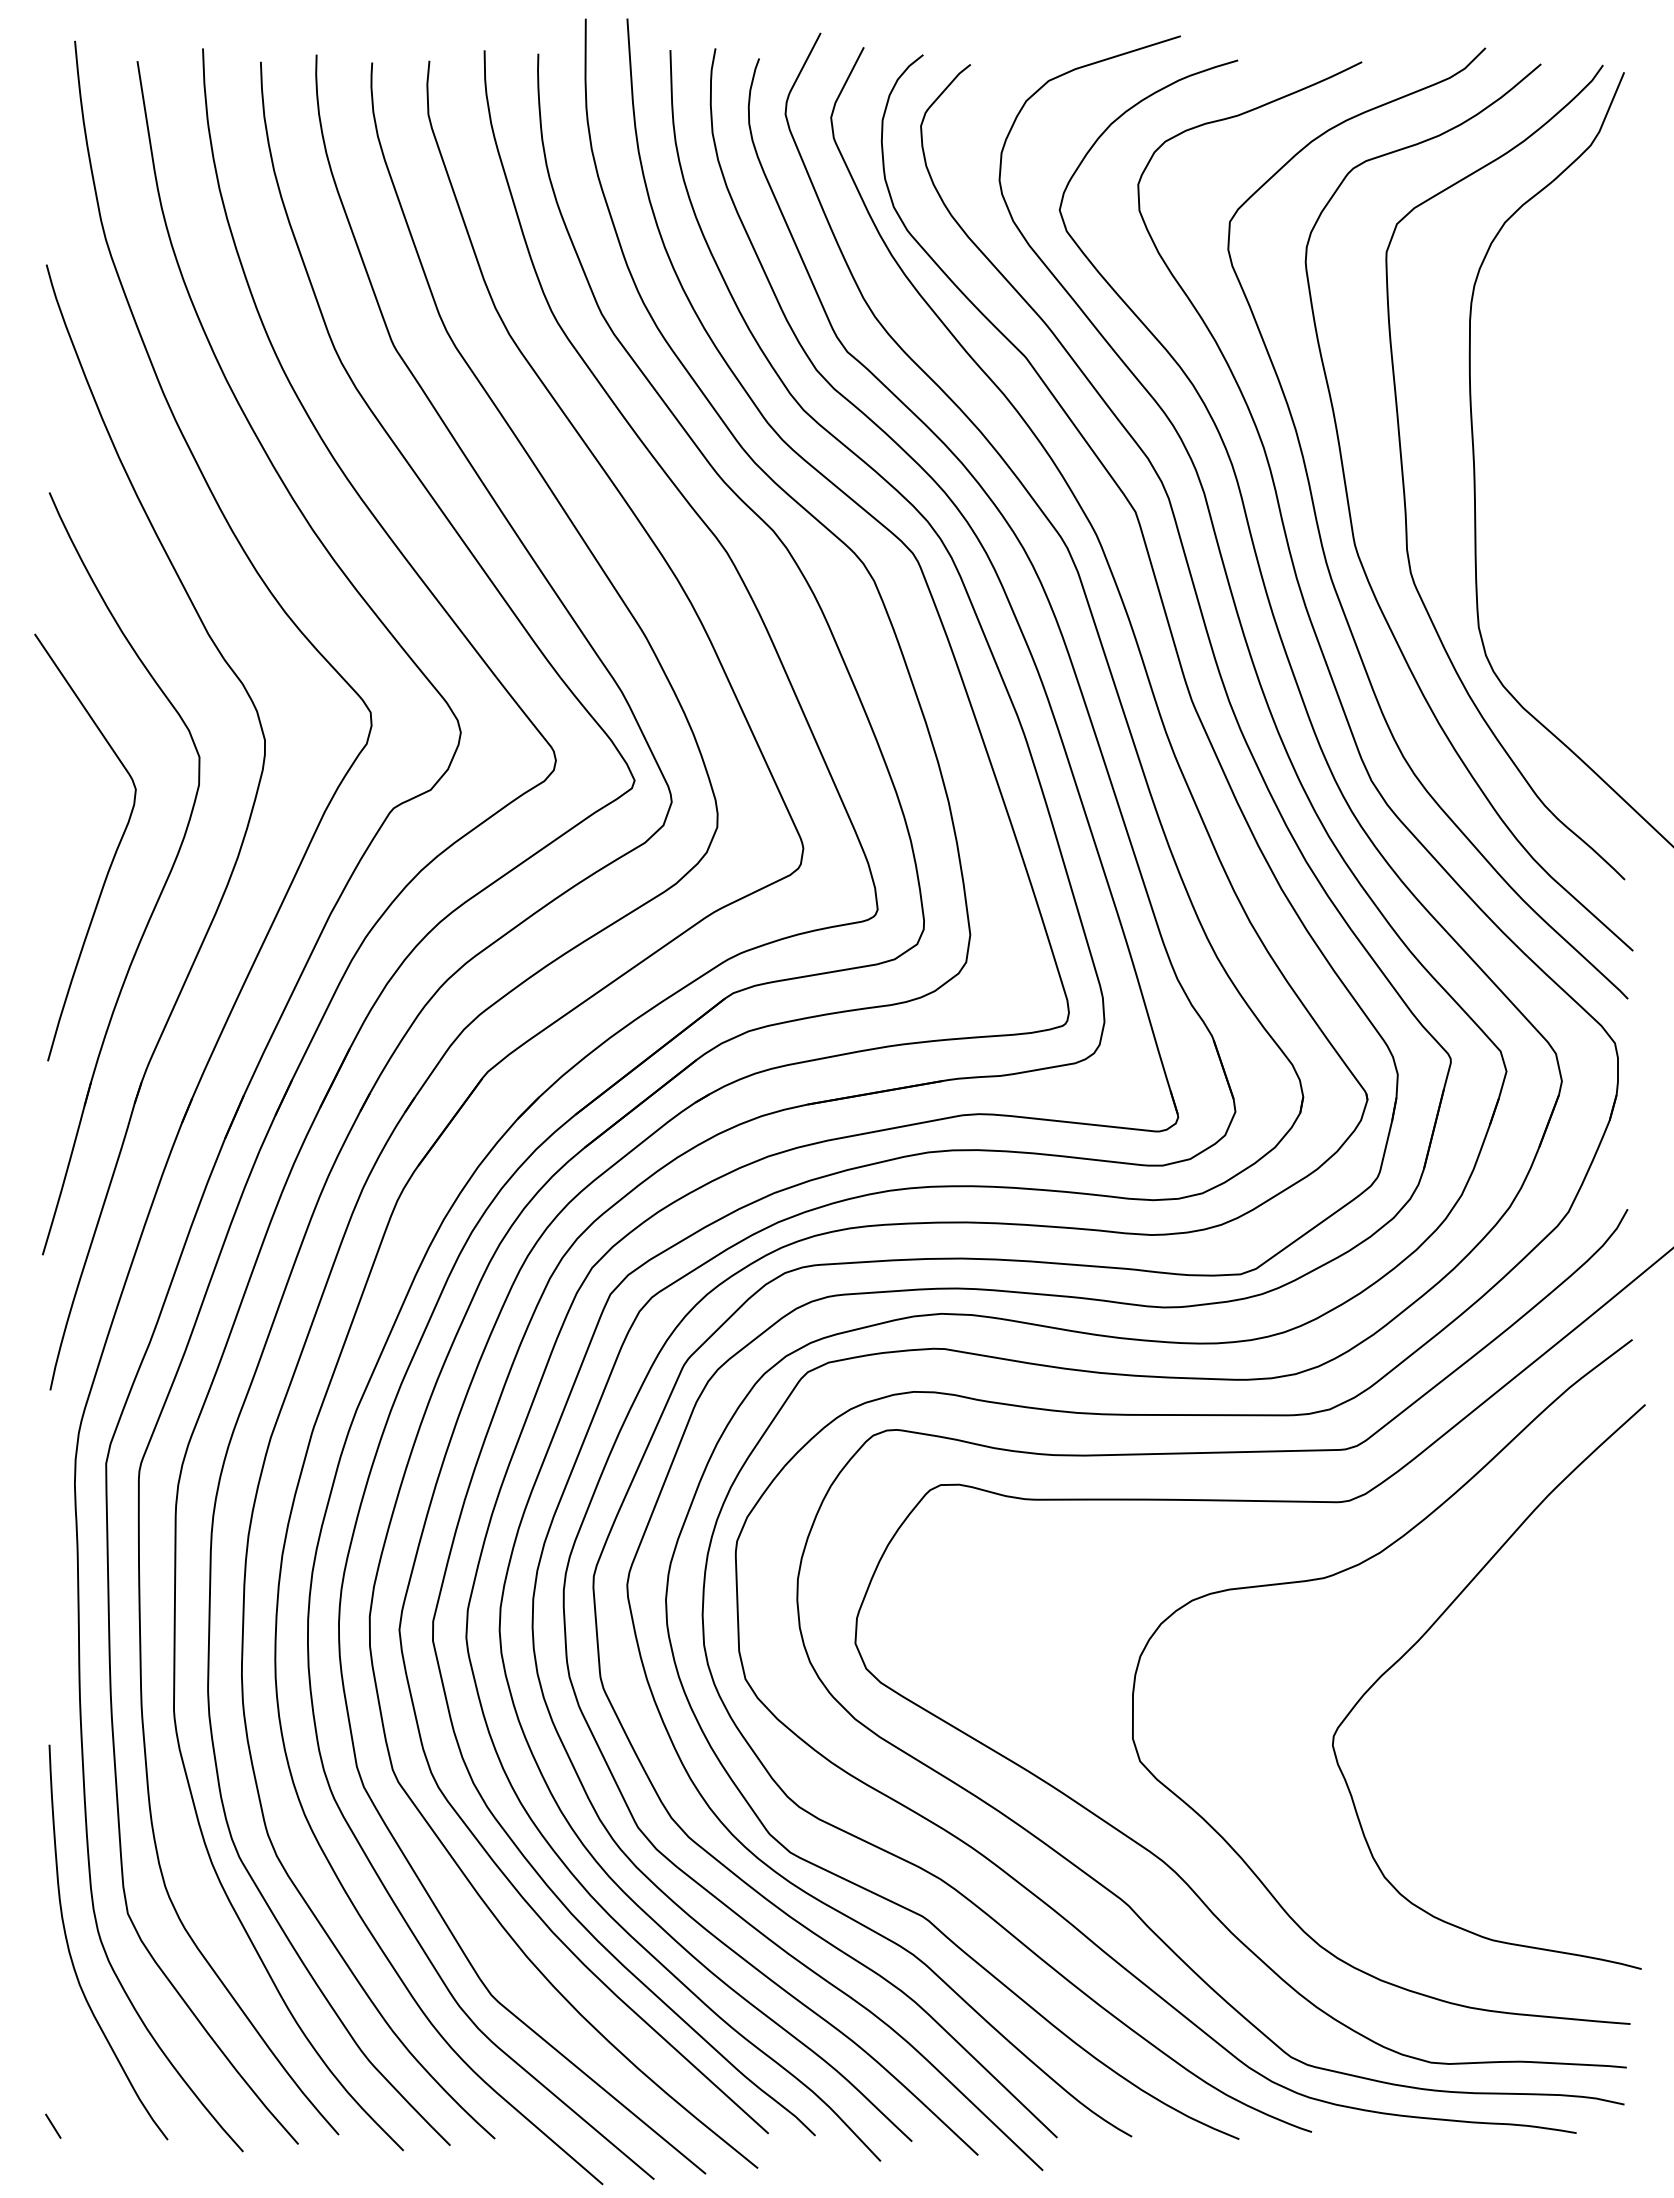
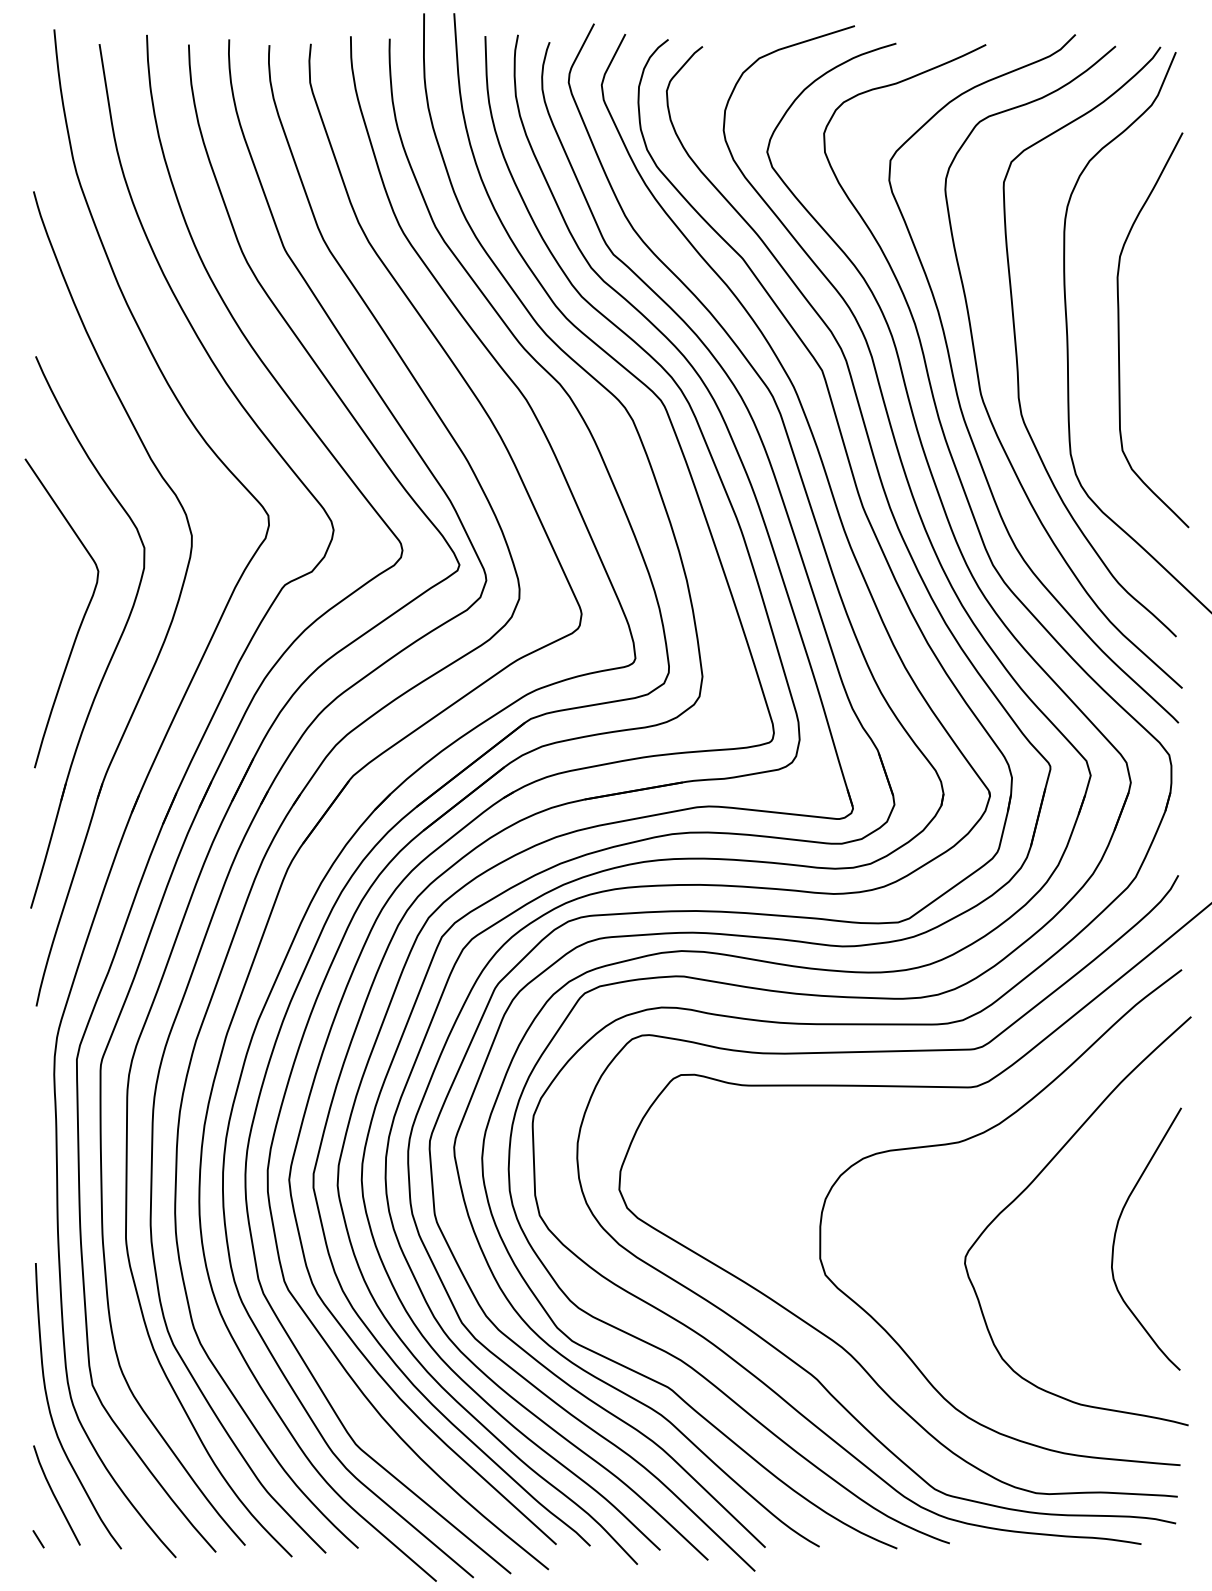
curve: (1546, 462) -> (1119, 334), added
curve: (1541, 1705) -> (1116, 1234), added
line: (76, 2066) -> (55, 1495), added

